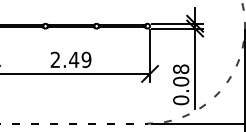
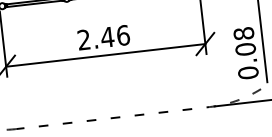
text: (86, 59) -> (123, 34), 2.49 -> 2.46

